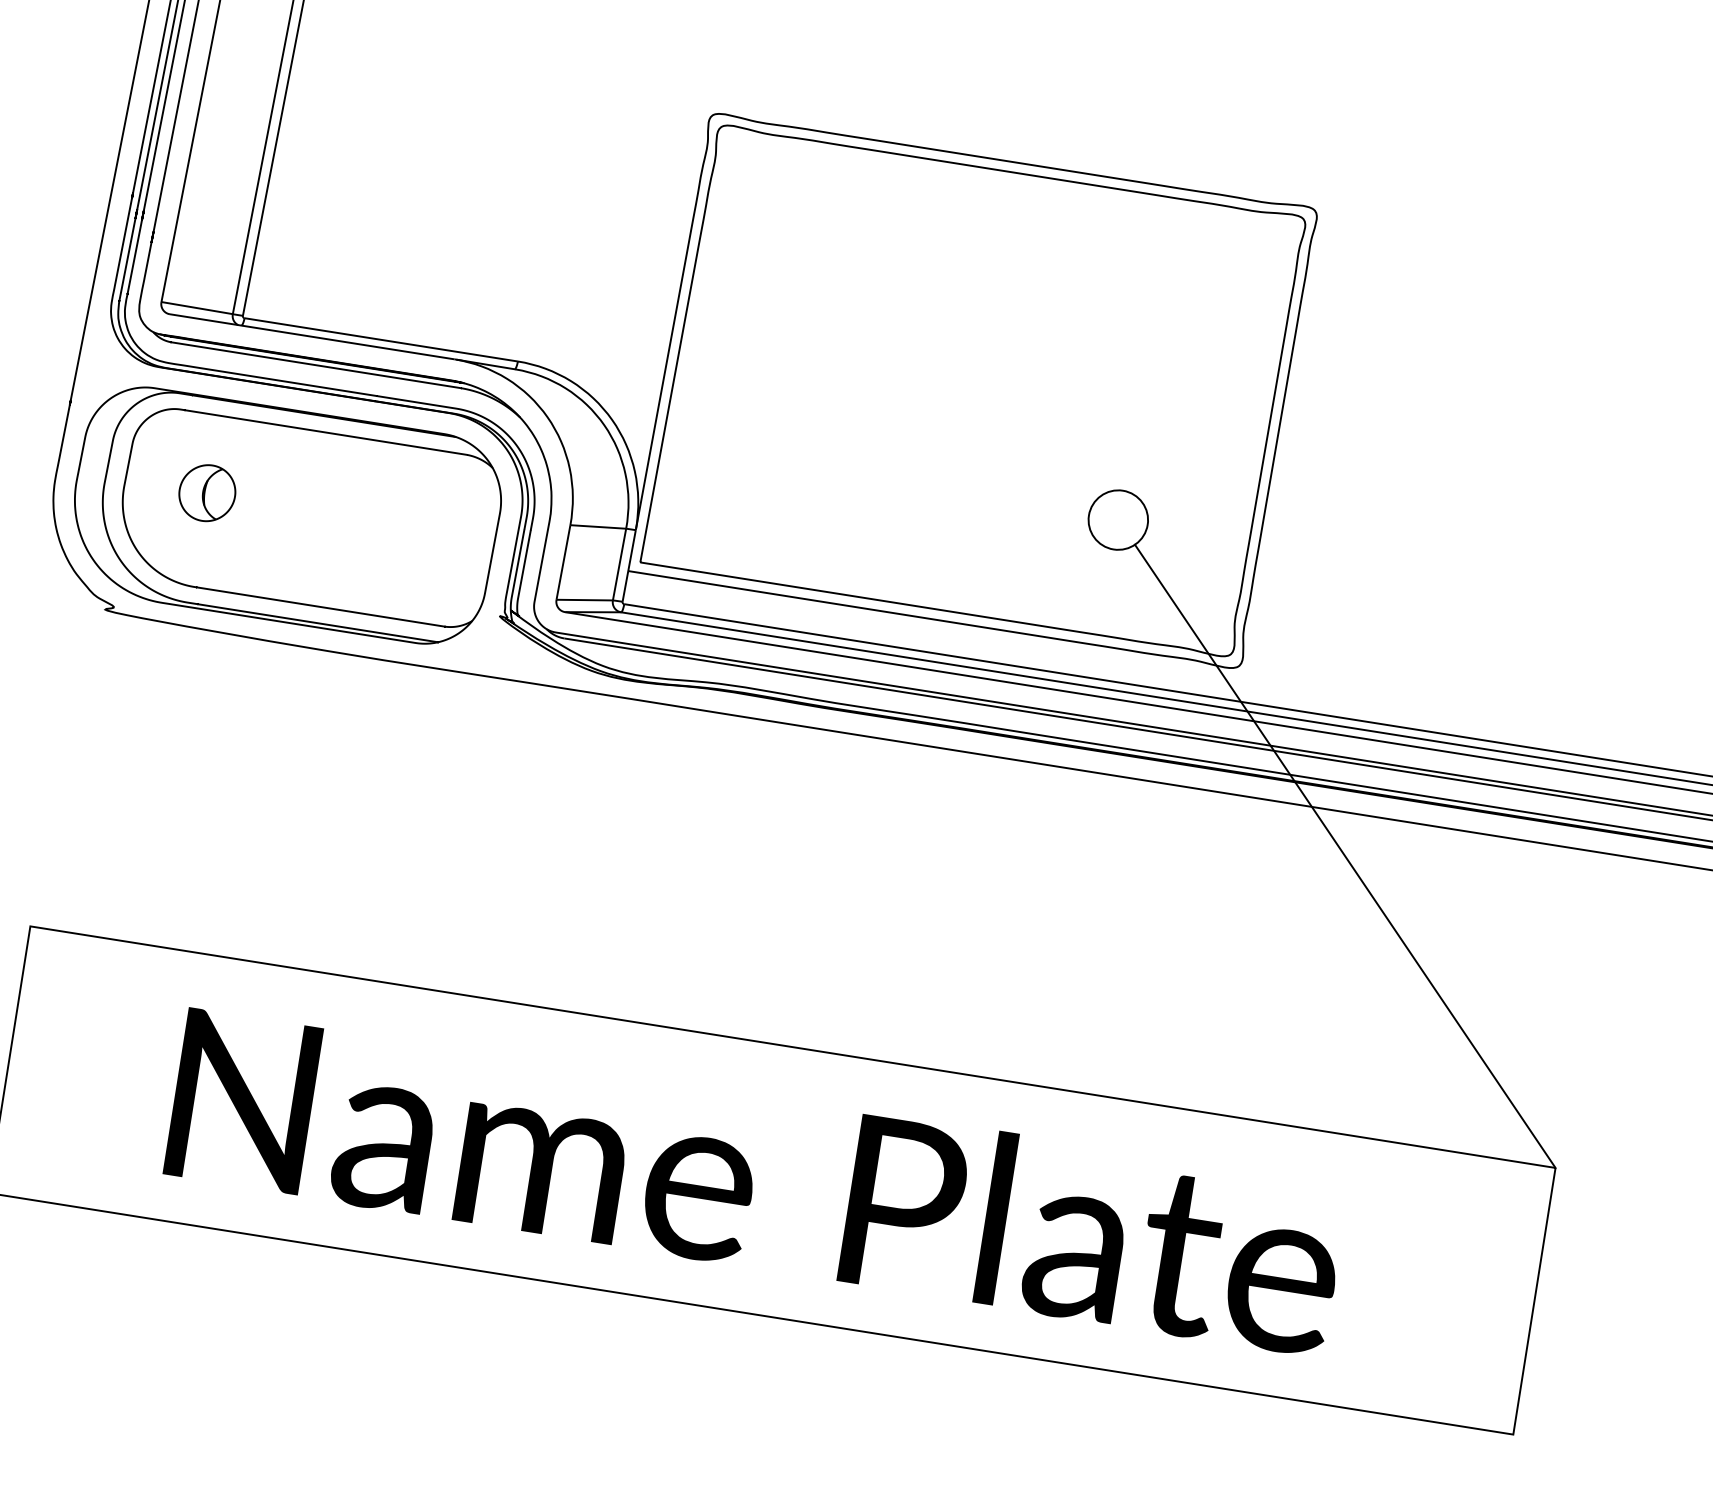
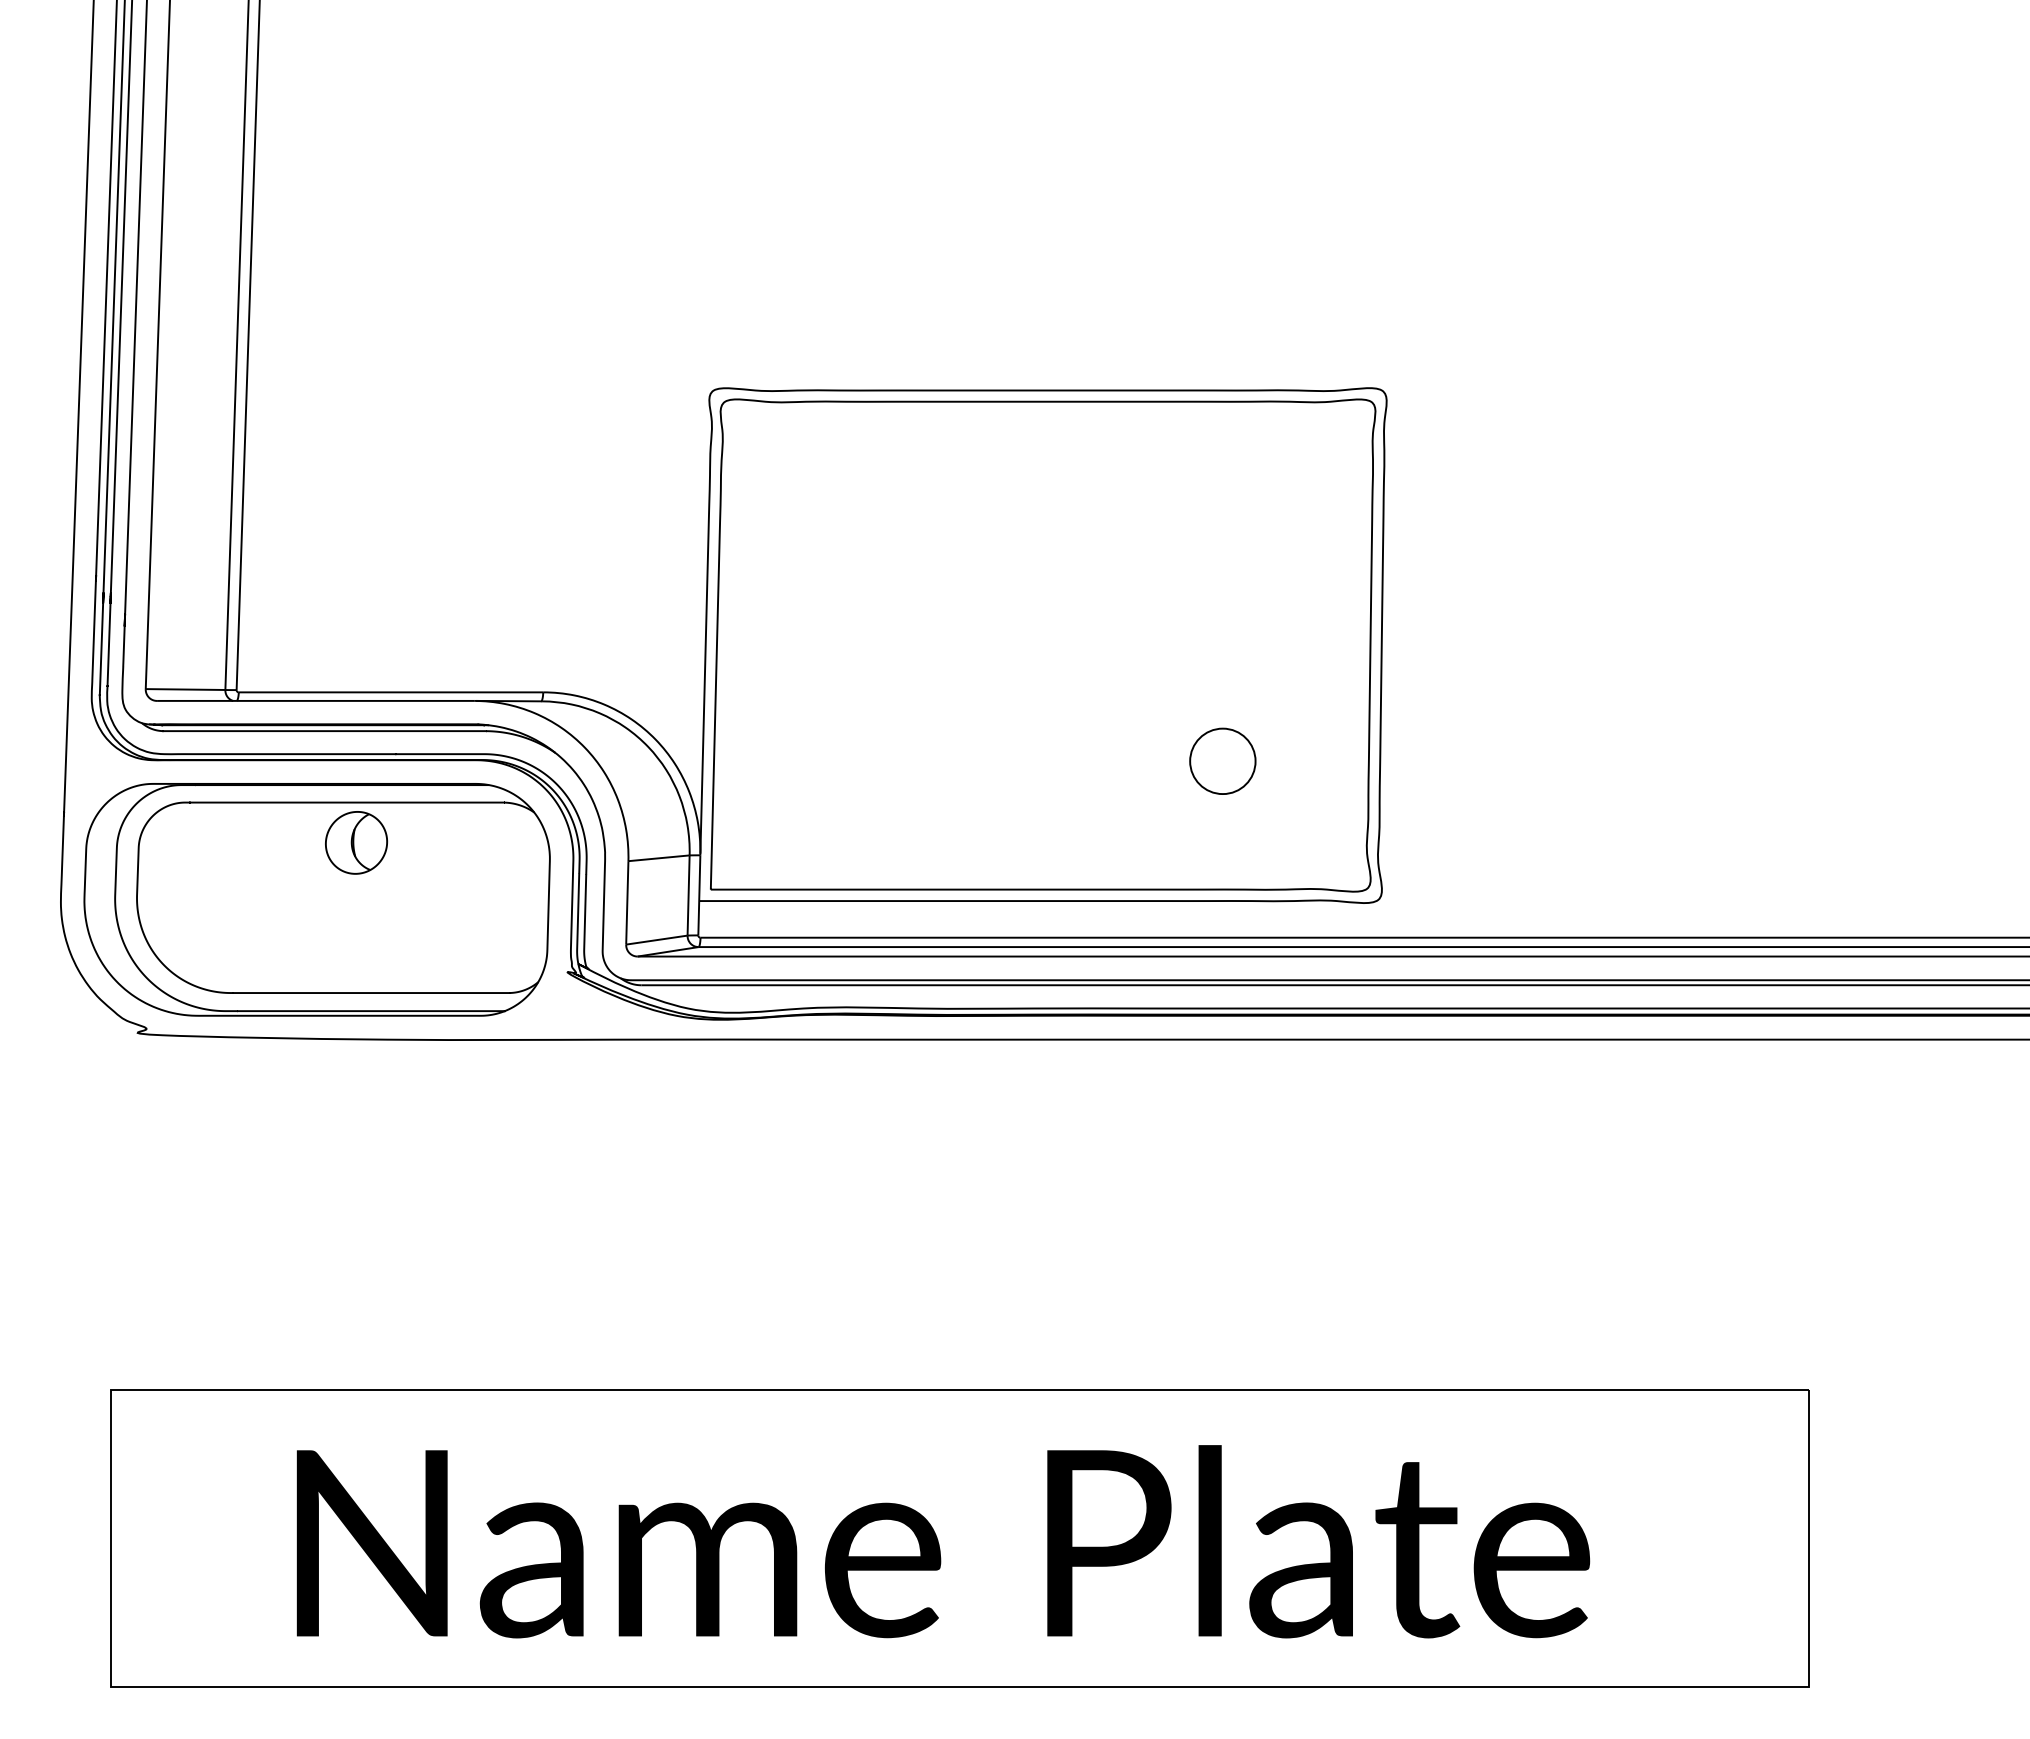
part: (207, 492) -> (356, 842), moved
line: (1345, 856) -> (1527, 1087), removed

